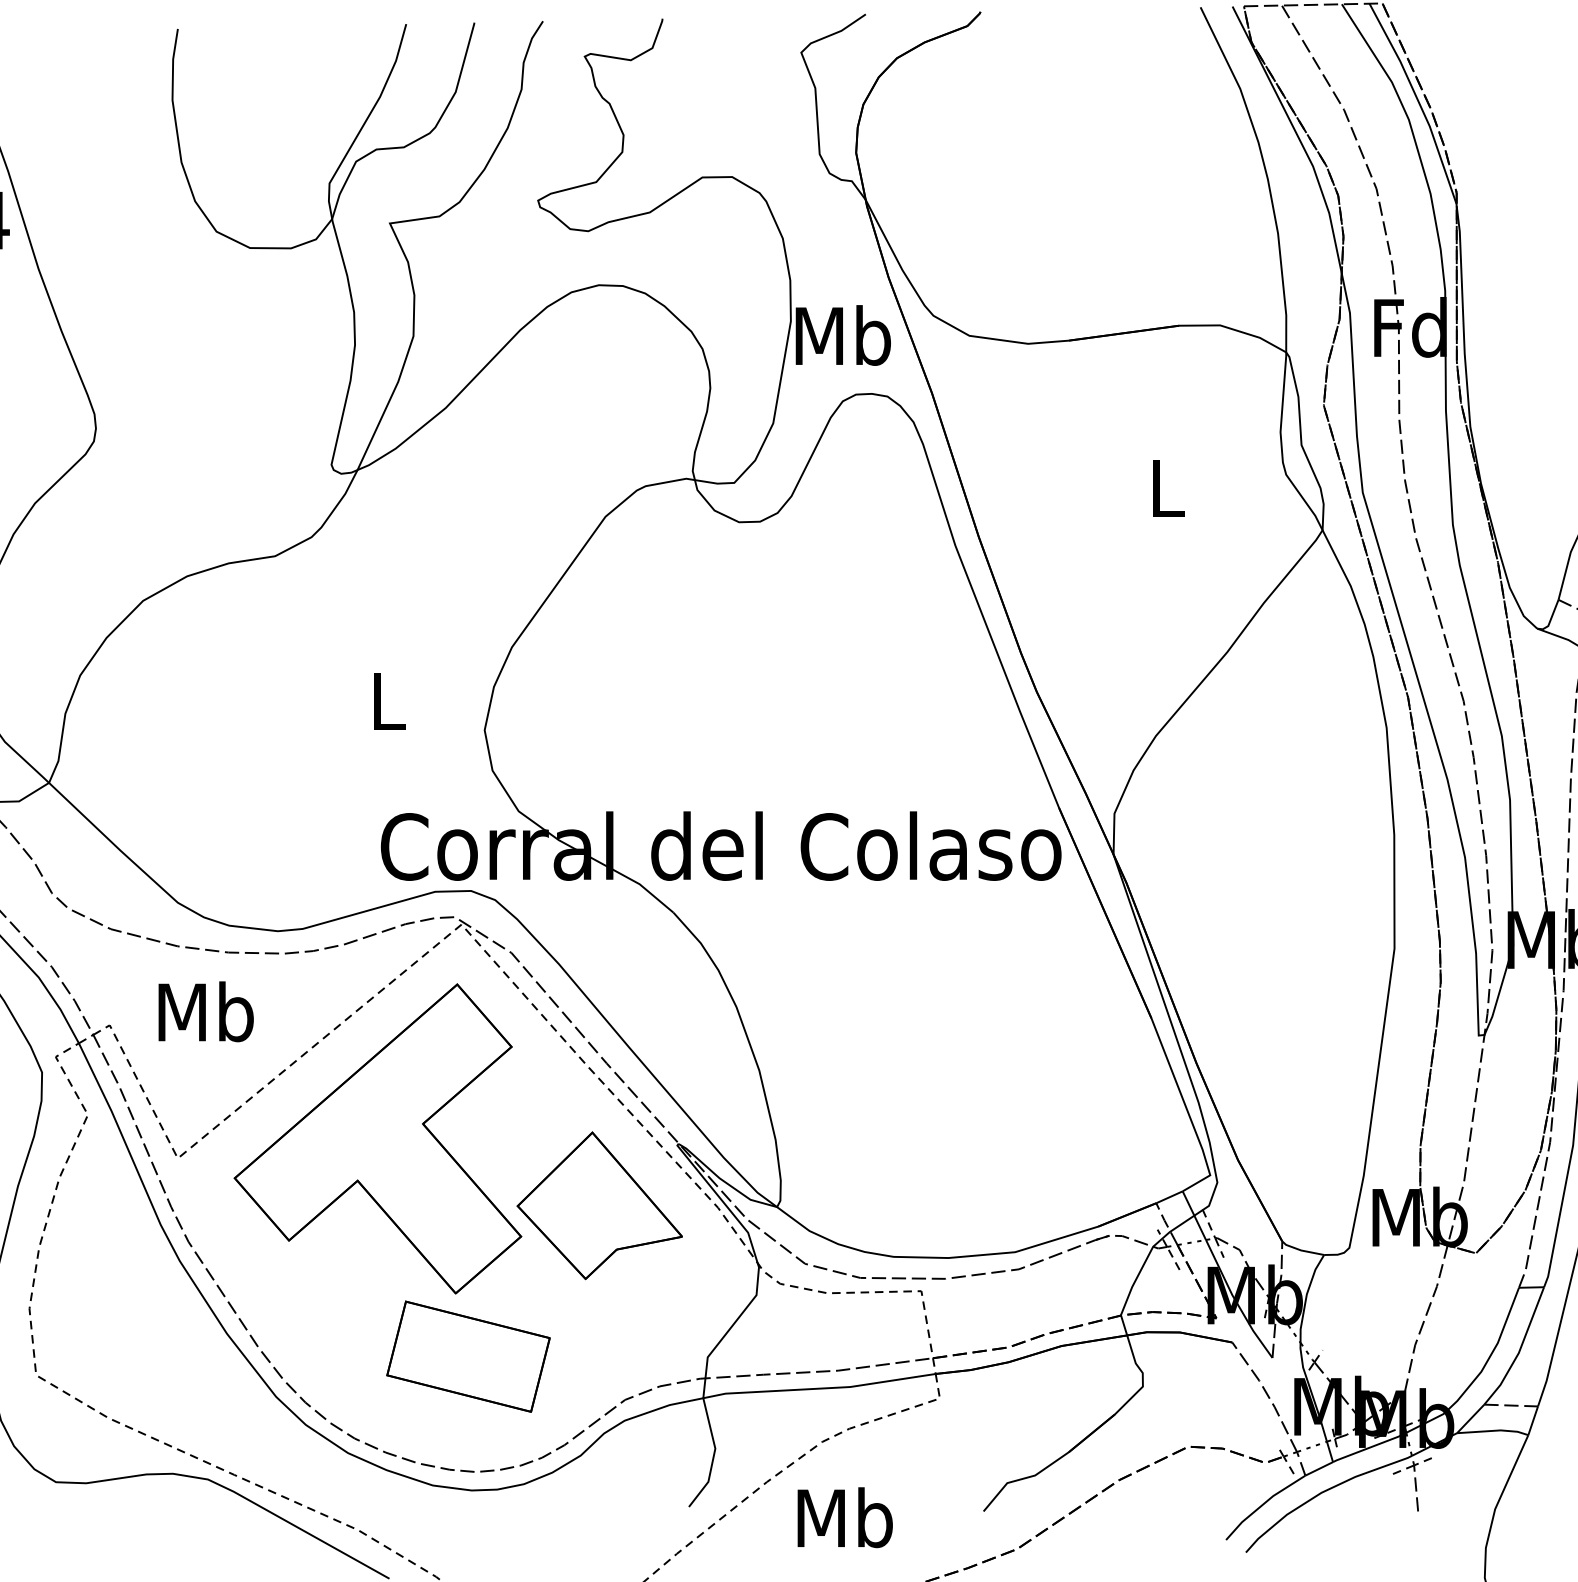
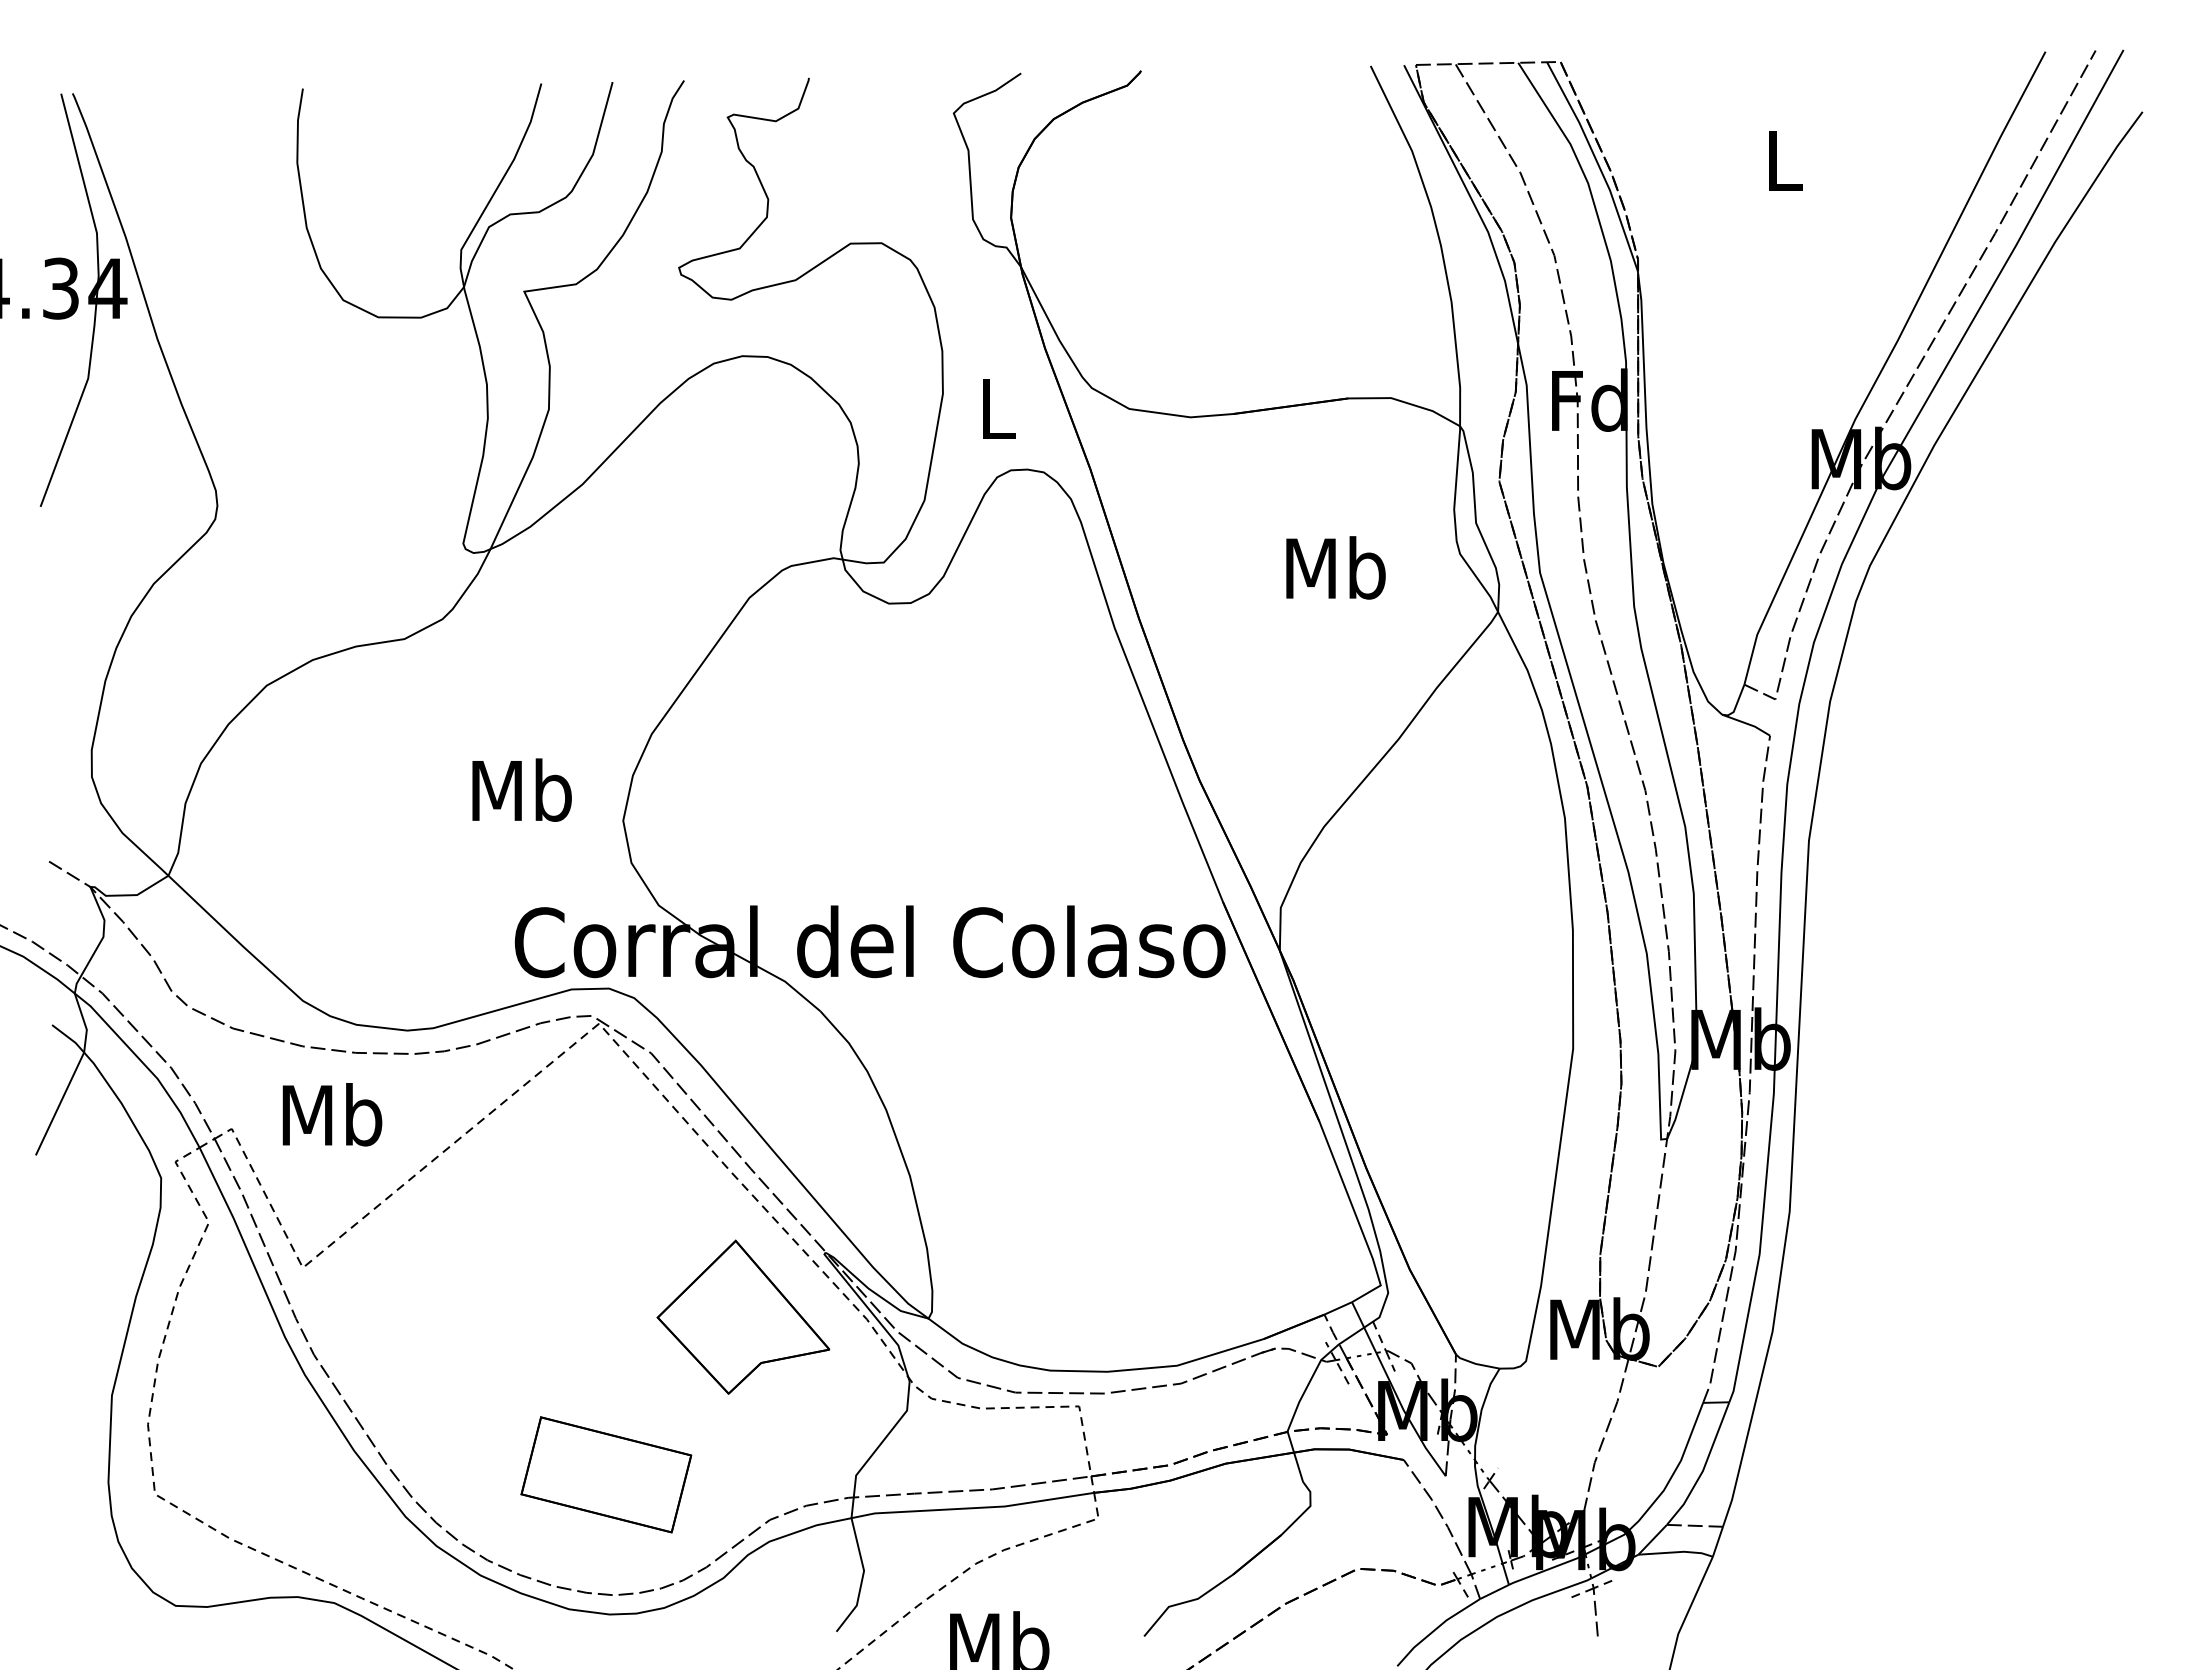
text: (843, 335) -> (997, 408), Mb -> L
text: (1166, 487) -> (1335, 567), L -> Mb
text: (387, 700) -> (521, 789), L -> Mb
part: (377, 1138) -> (511, 1247), removed

